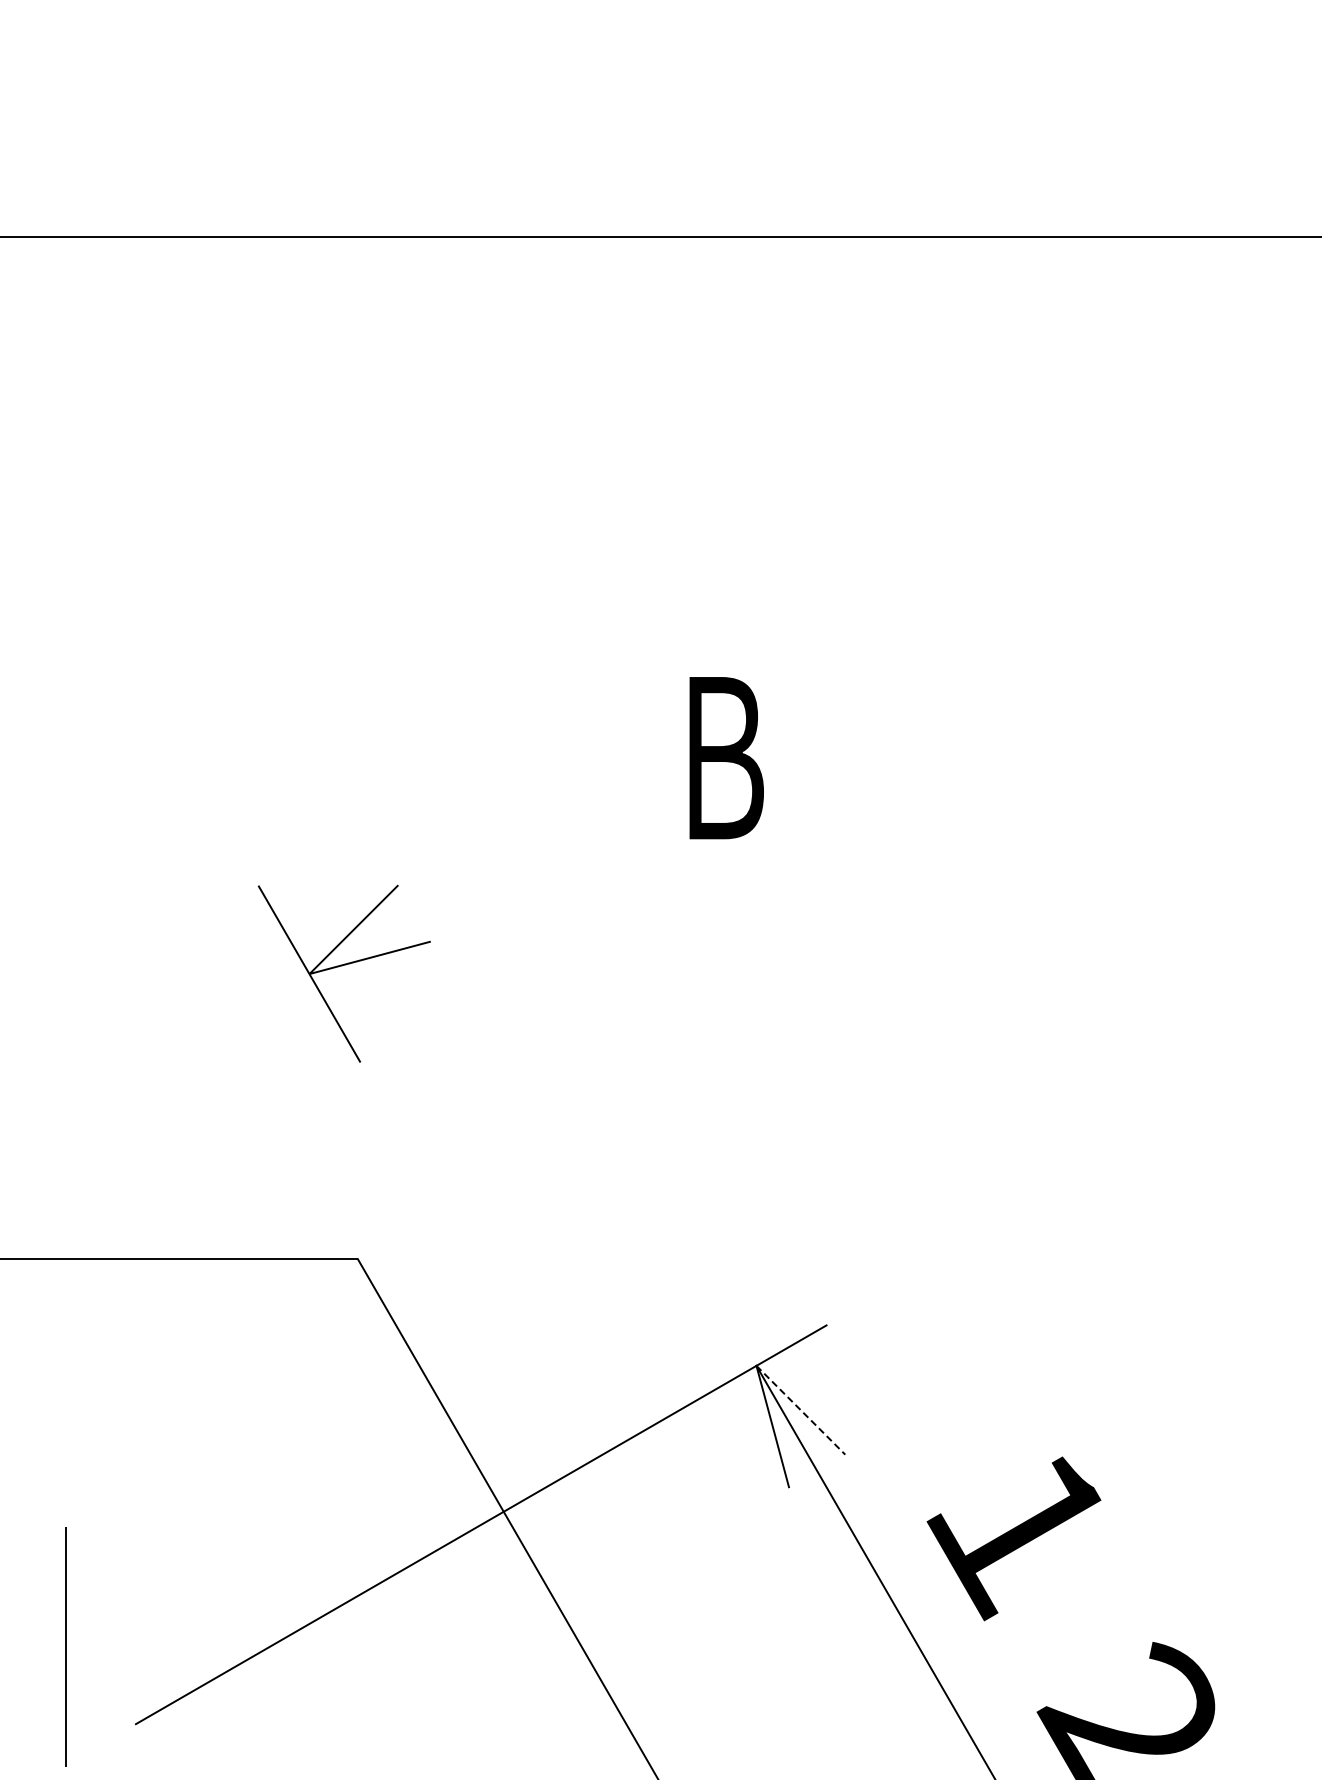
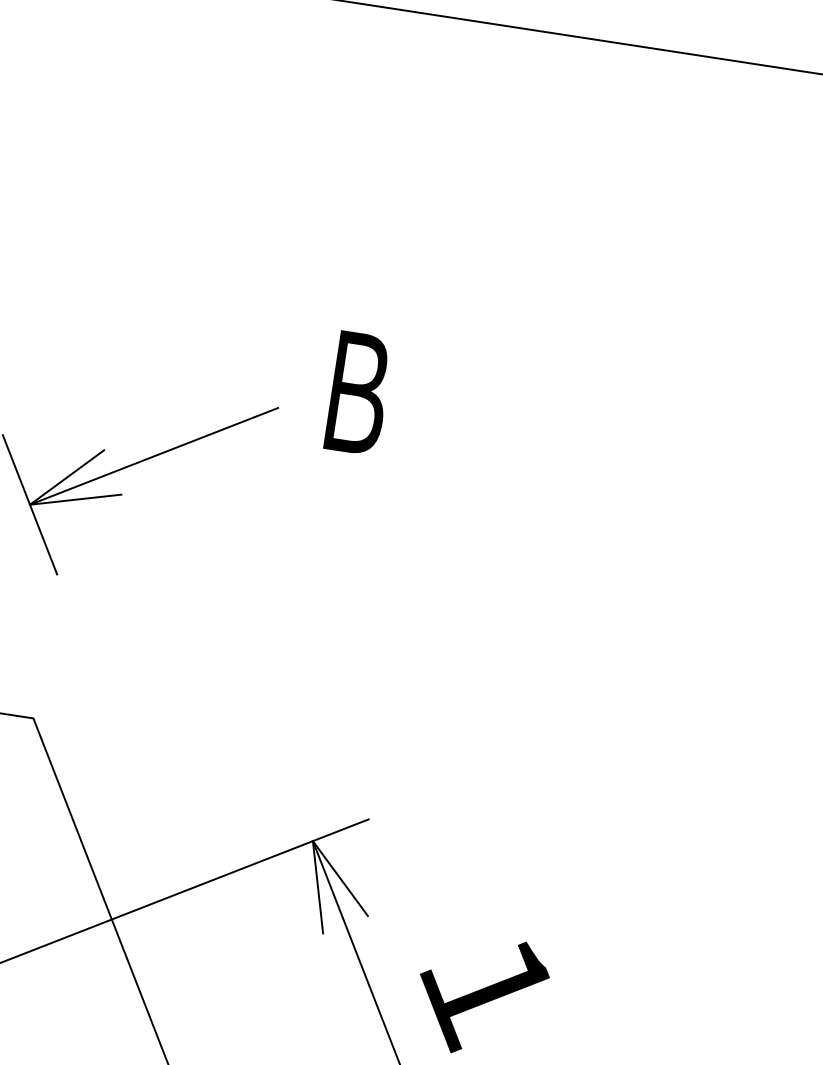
line: (465, 884) -> (154, 456), added
line: (800, 1410) -> (340, 878), dashed -> solid

